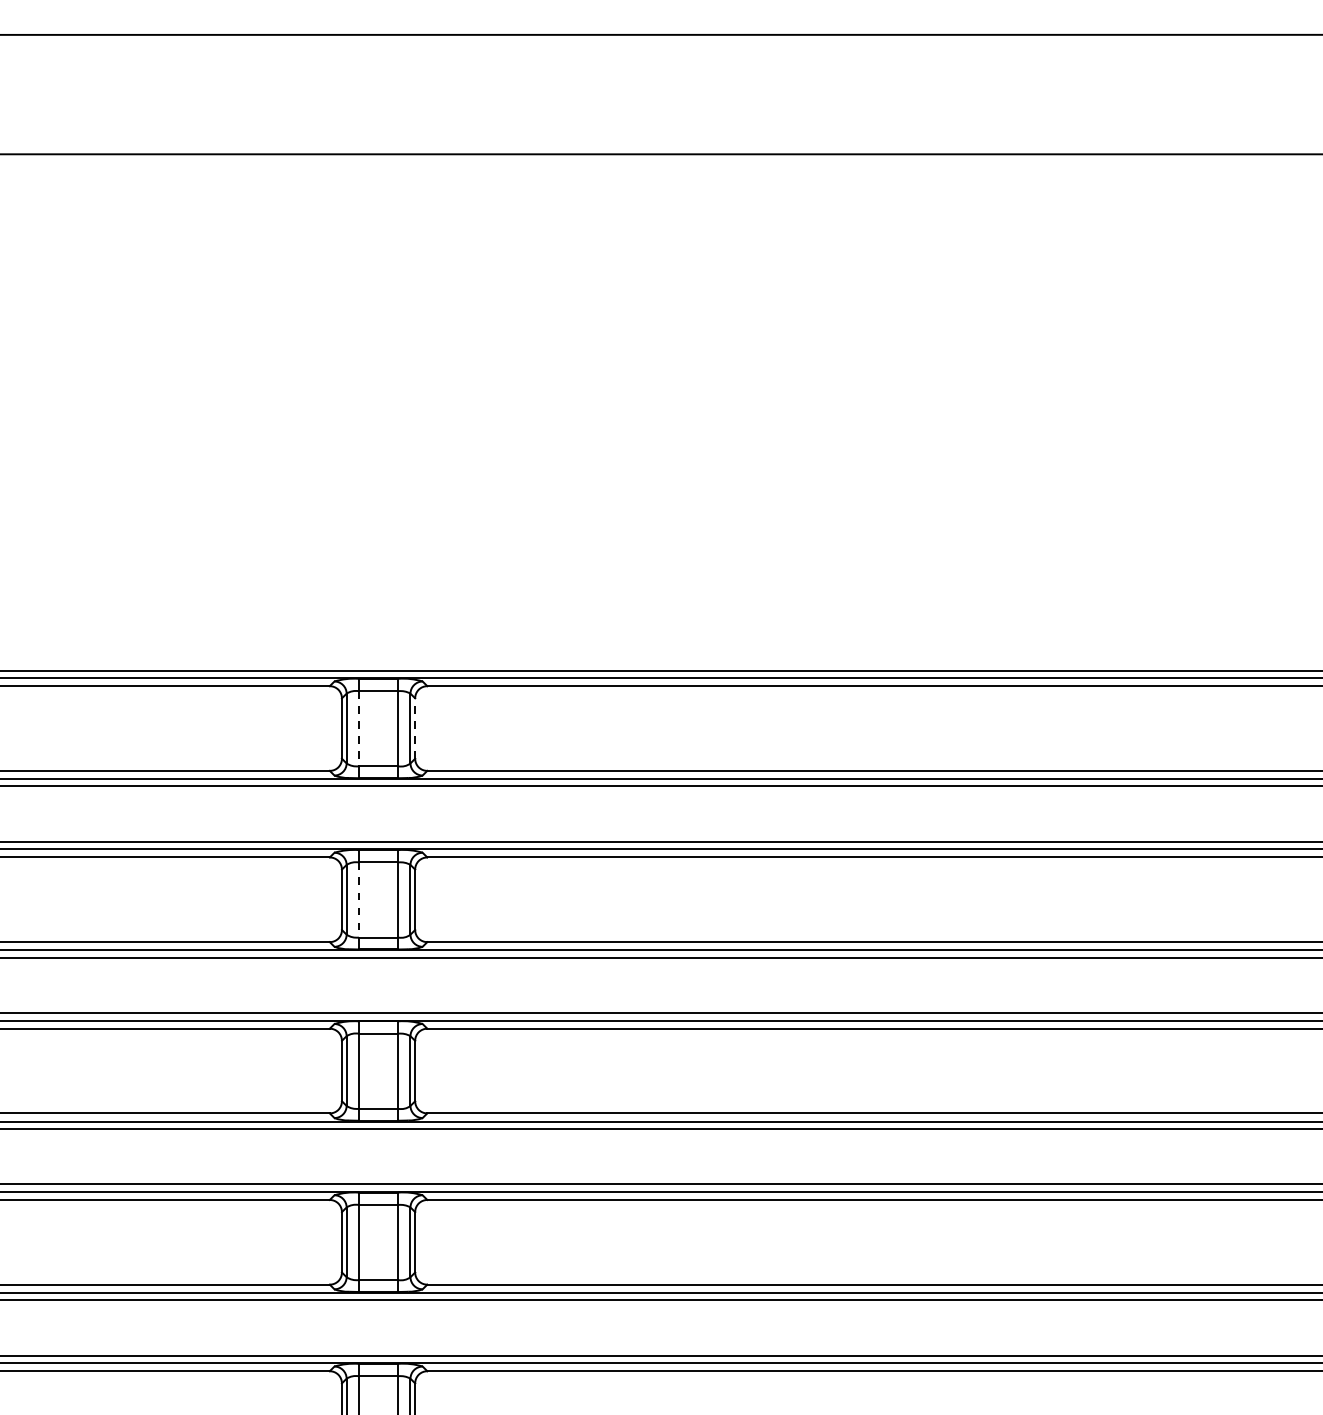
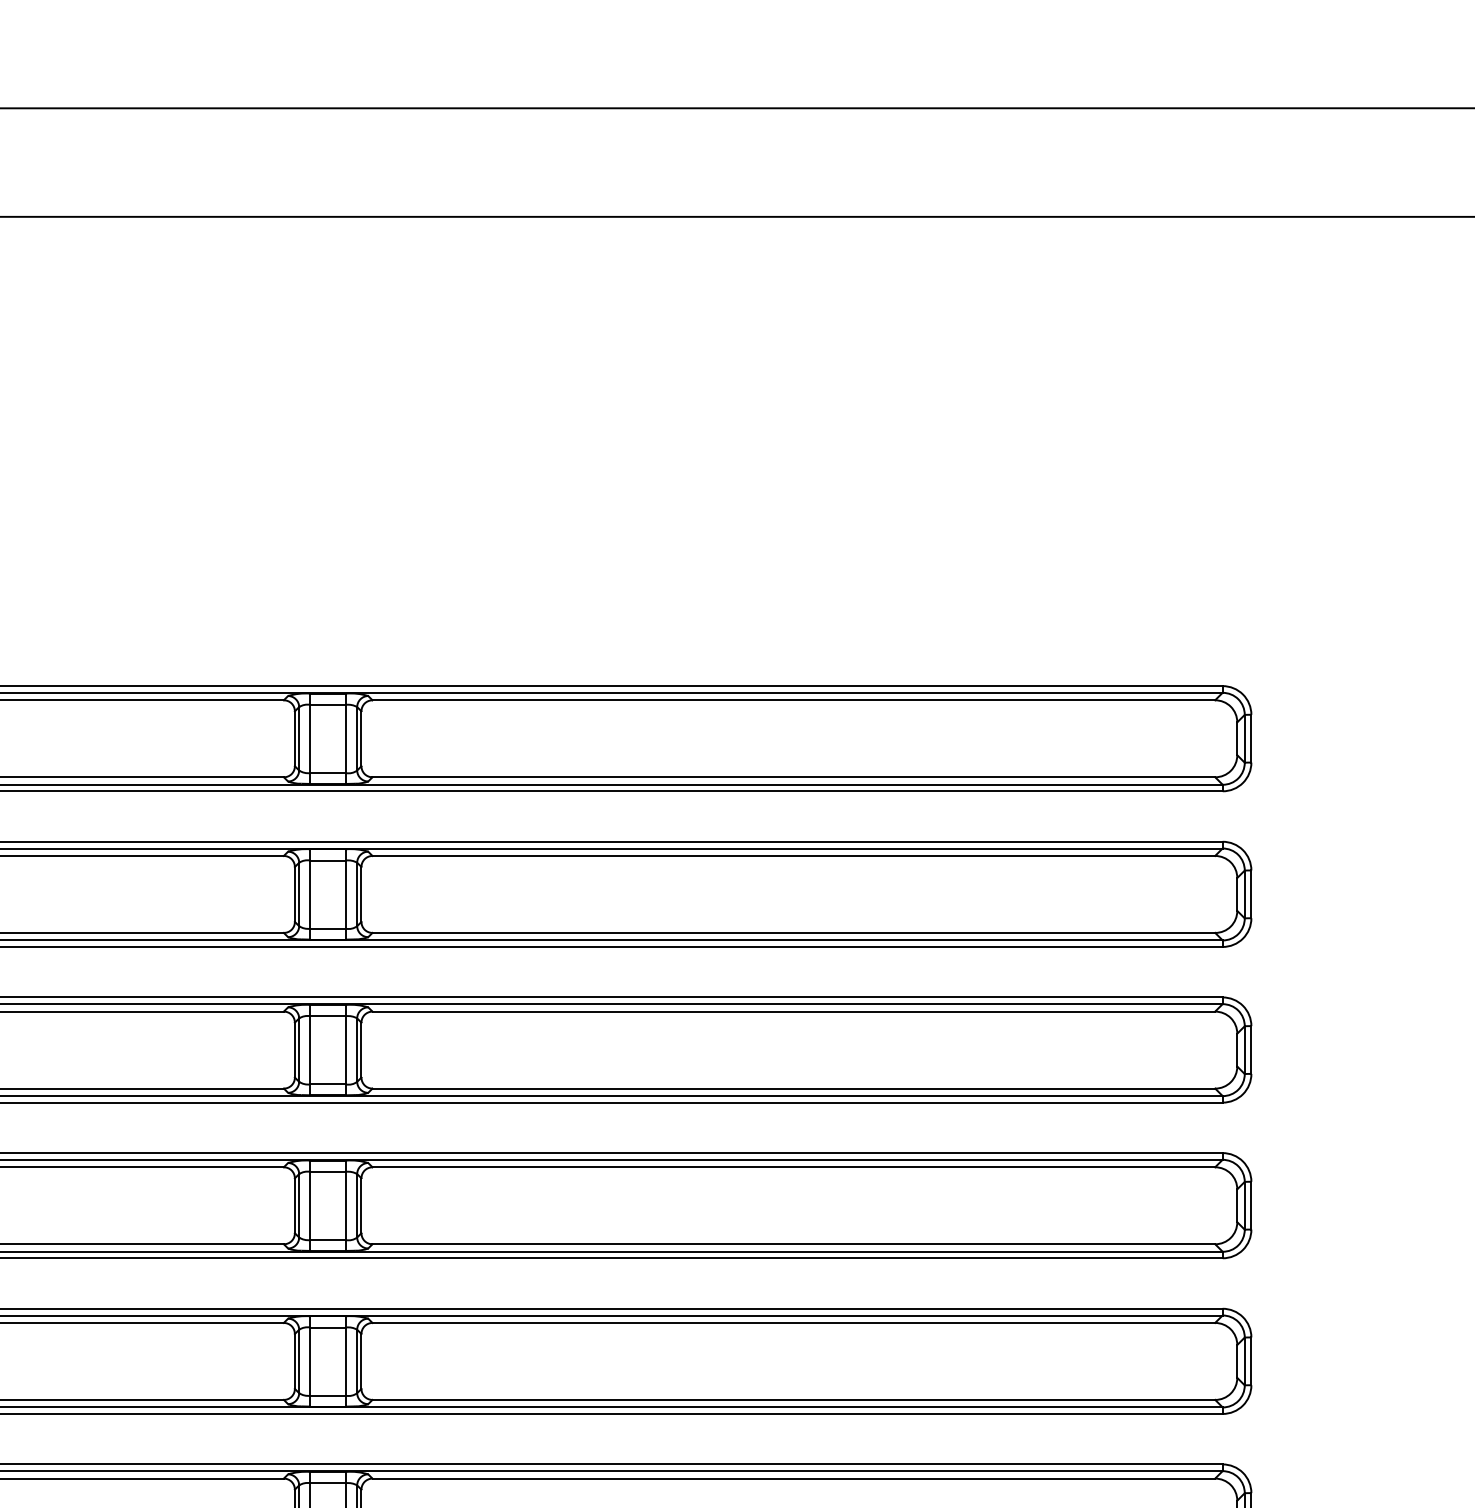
line: (415, 728) -> (361, 738), dashed -> solid
line: (359, 729) -> (310, 739), dashed -> solid
line: (359, 900) -> (310, 895), dashed -> solid

